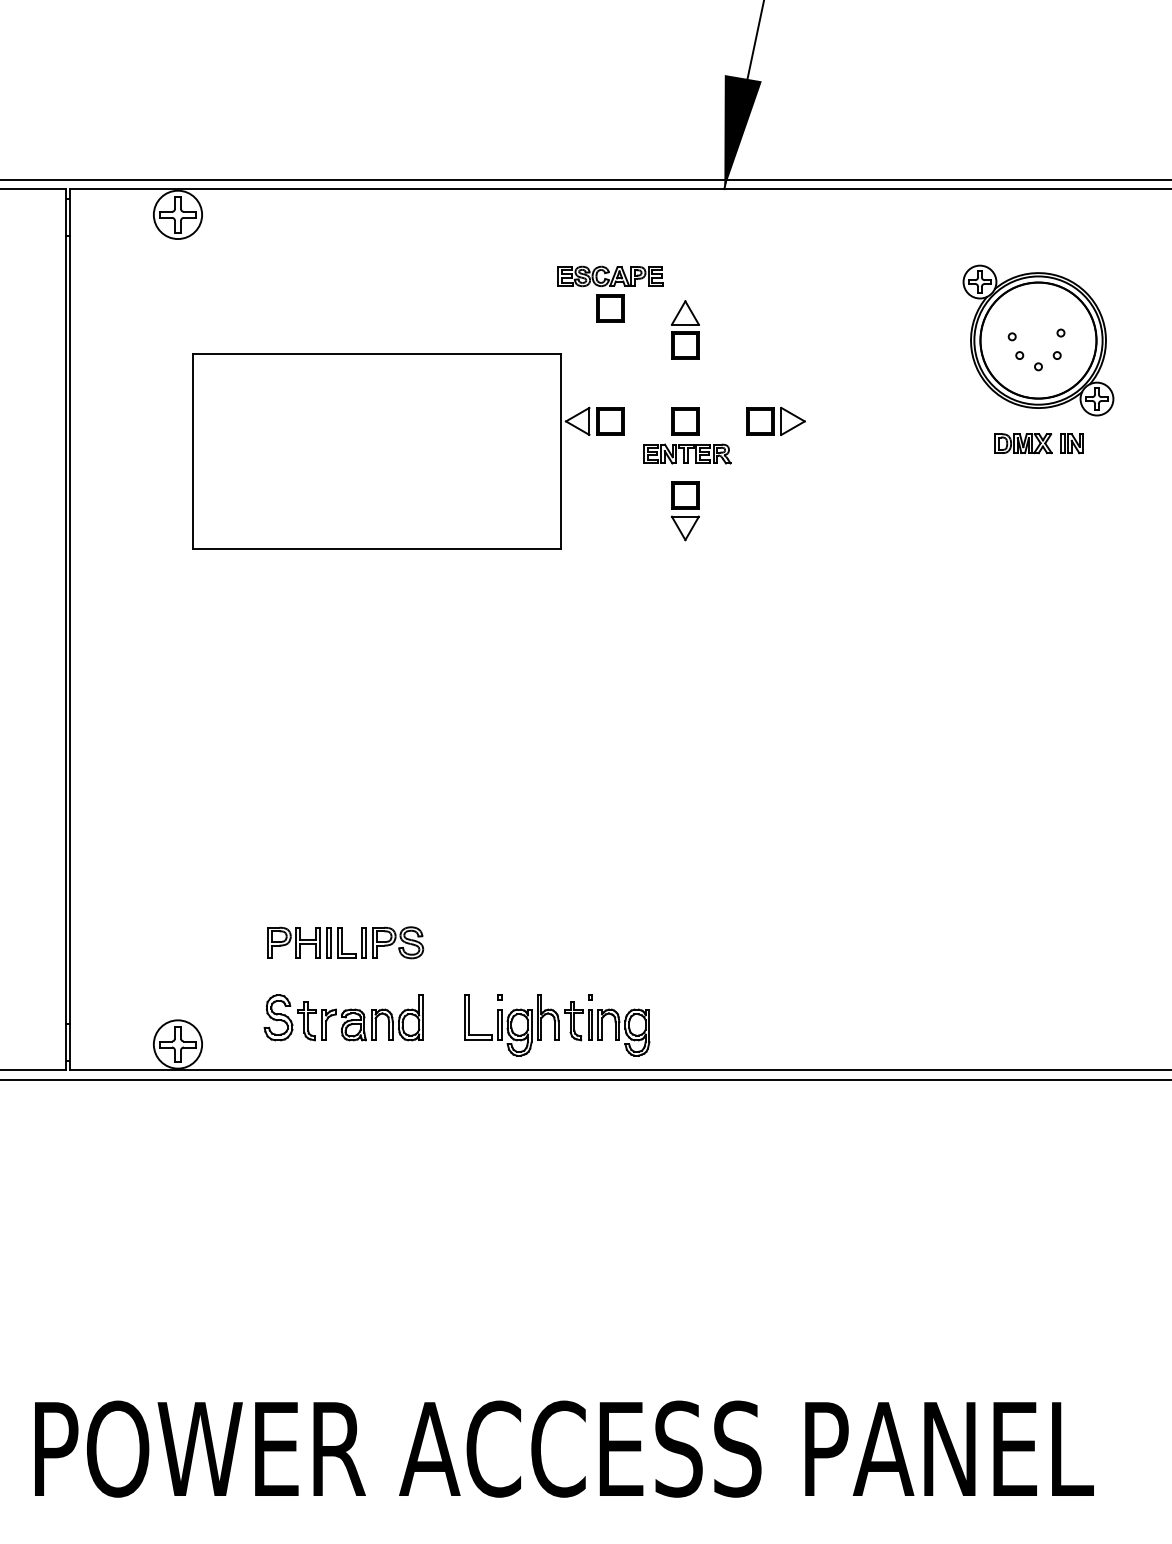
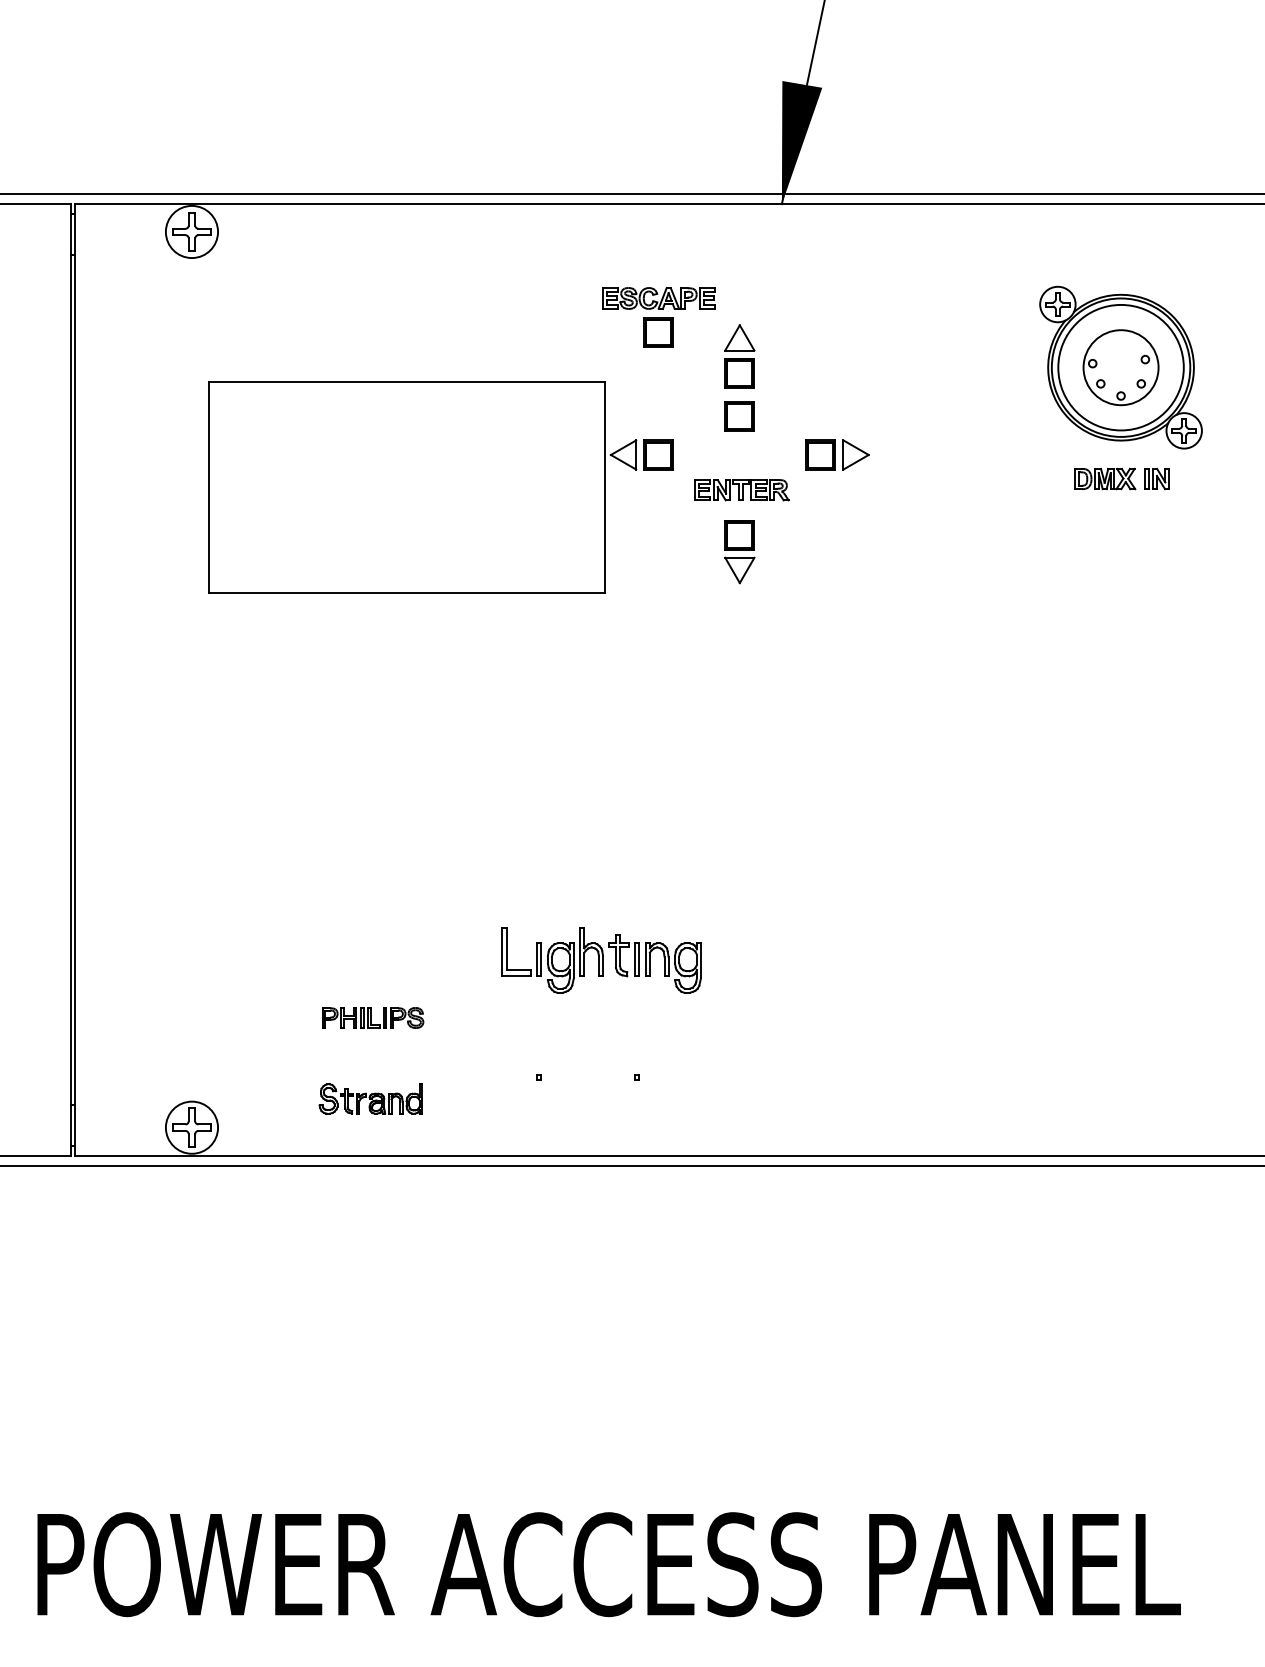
circle: (1038, 340) -> (1121, 367), size x0.6
part: (685, 421) -> (739, 416), moved
part: (345, 942) -> (372, 1017), size x0.6
part: (343, 1017) -> (370, 1098), size x0.6
part: (557, 1025) -> (601, 960), moved

